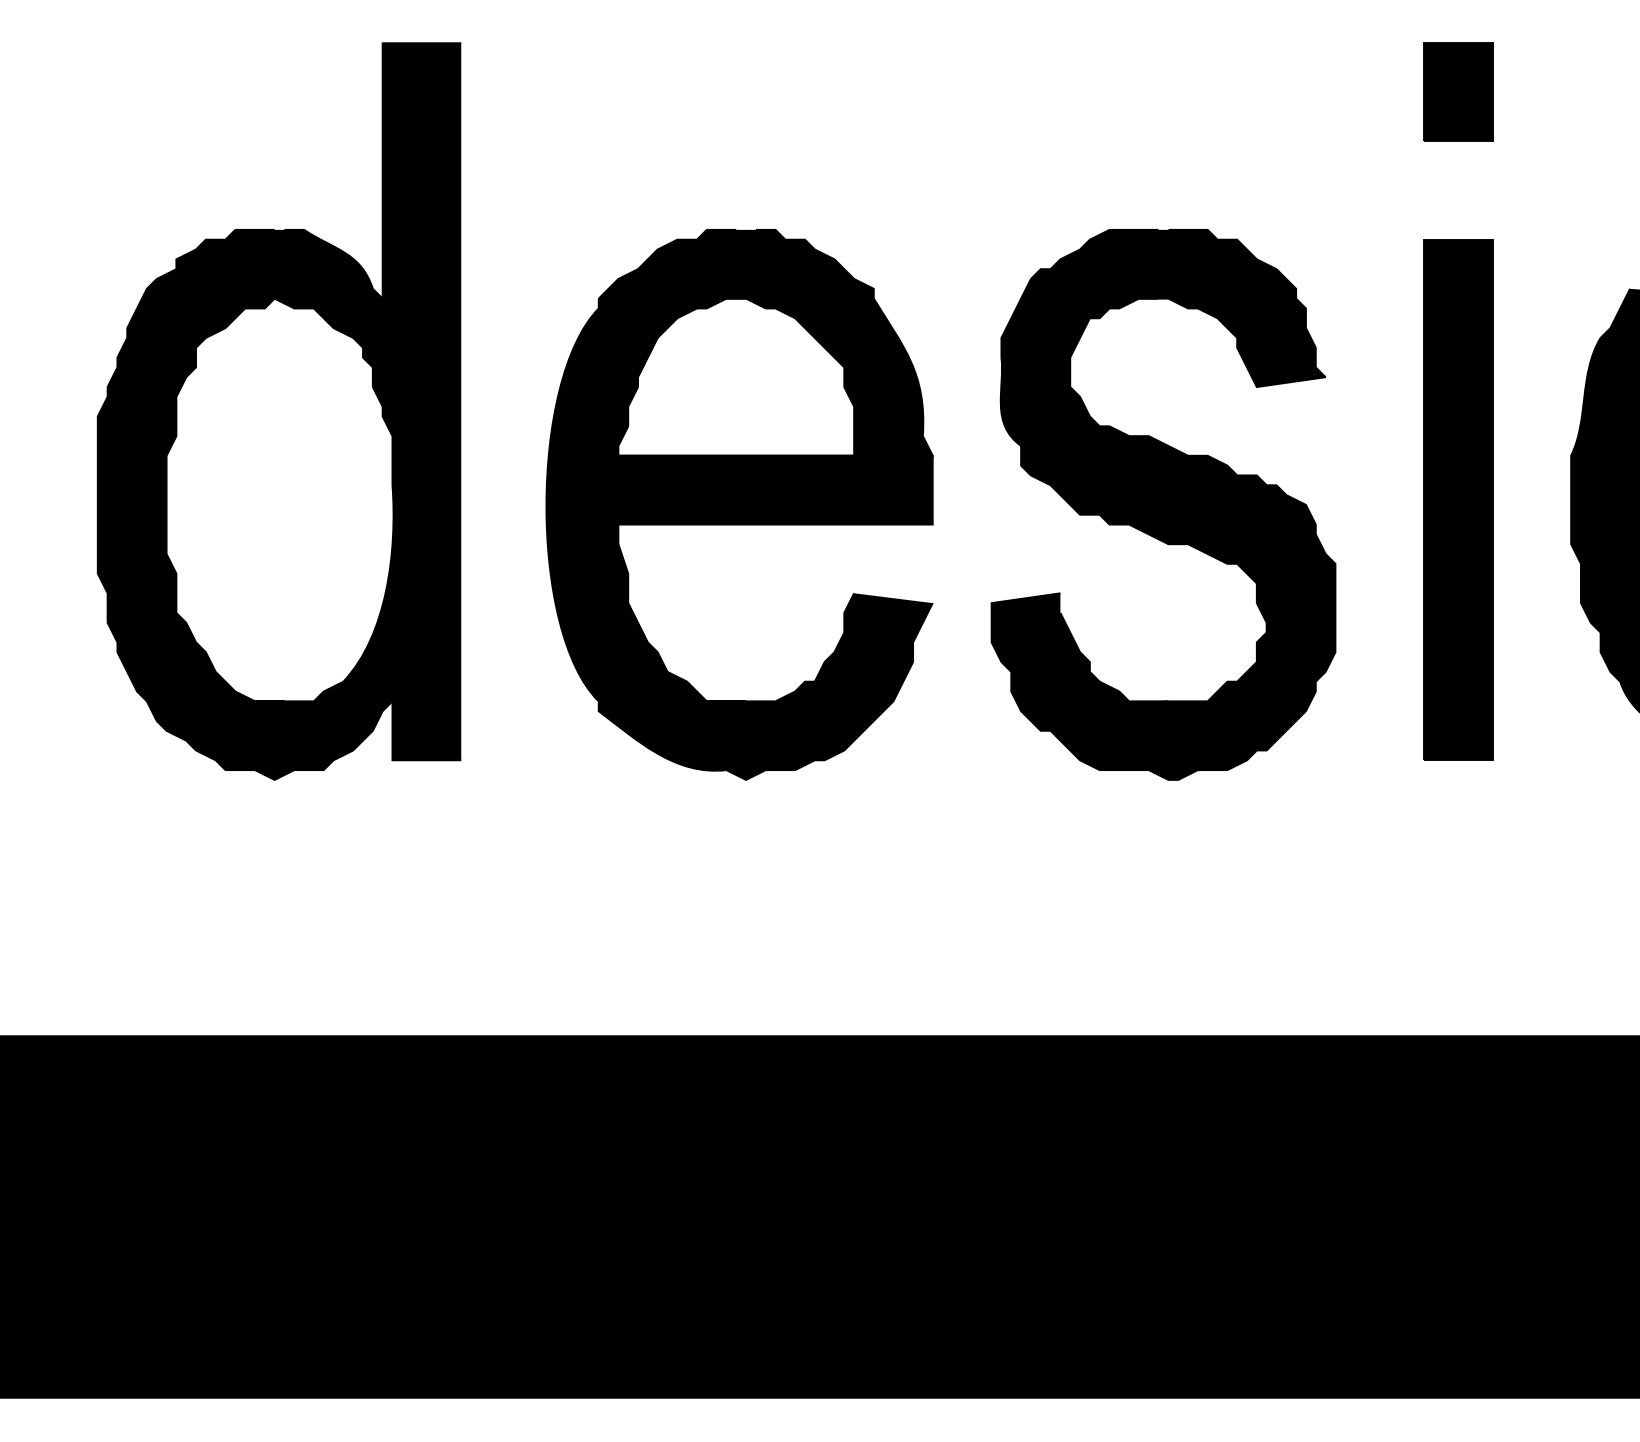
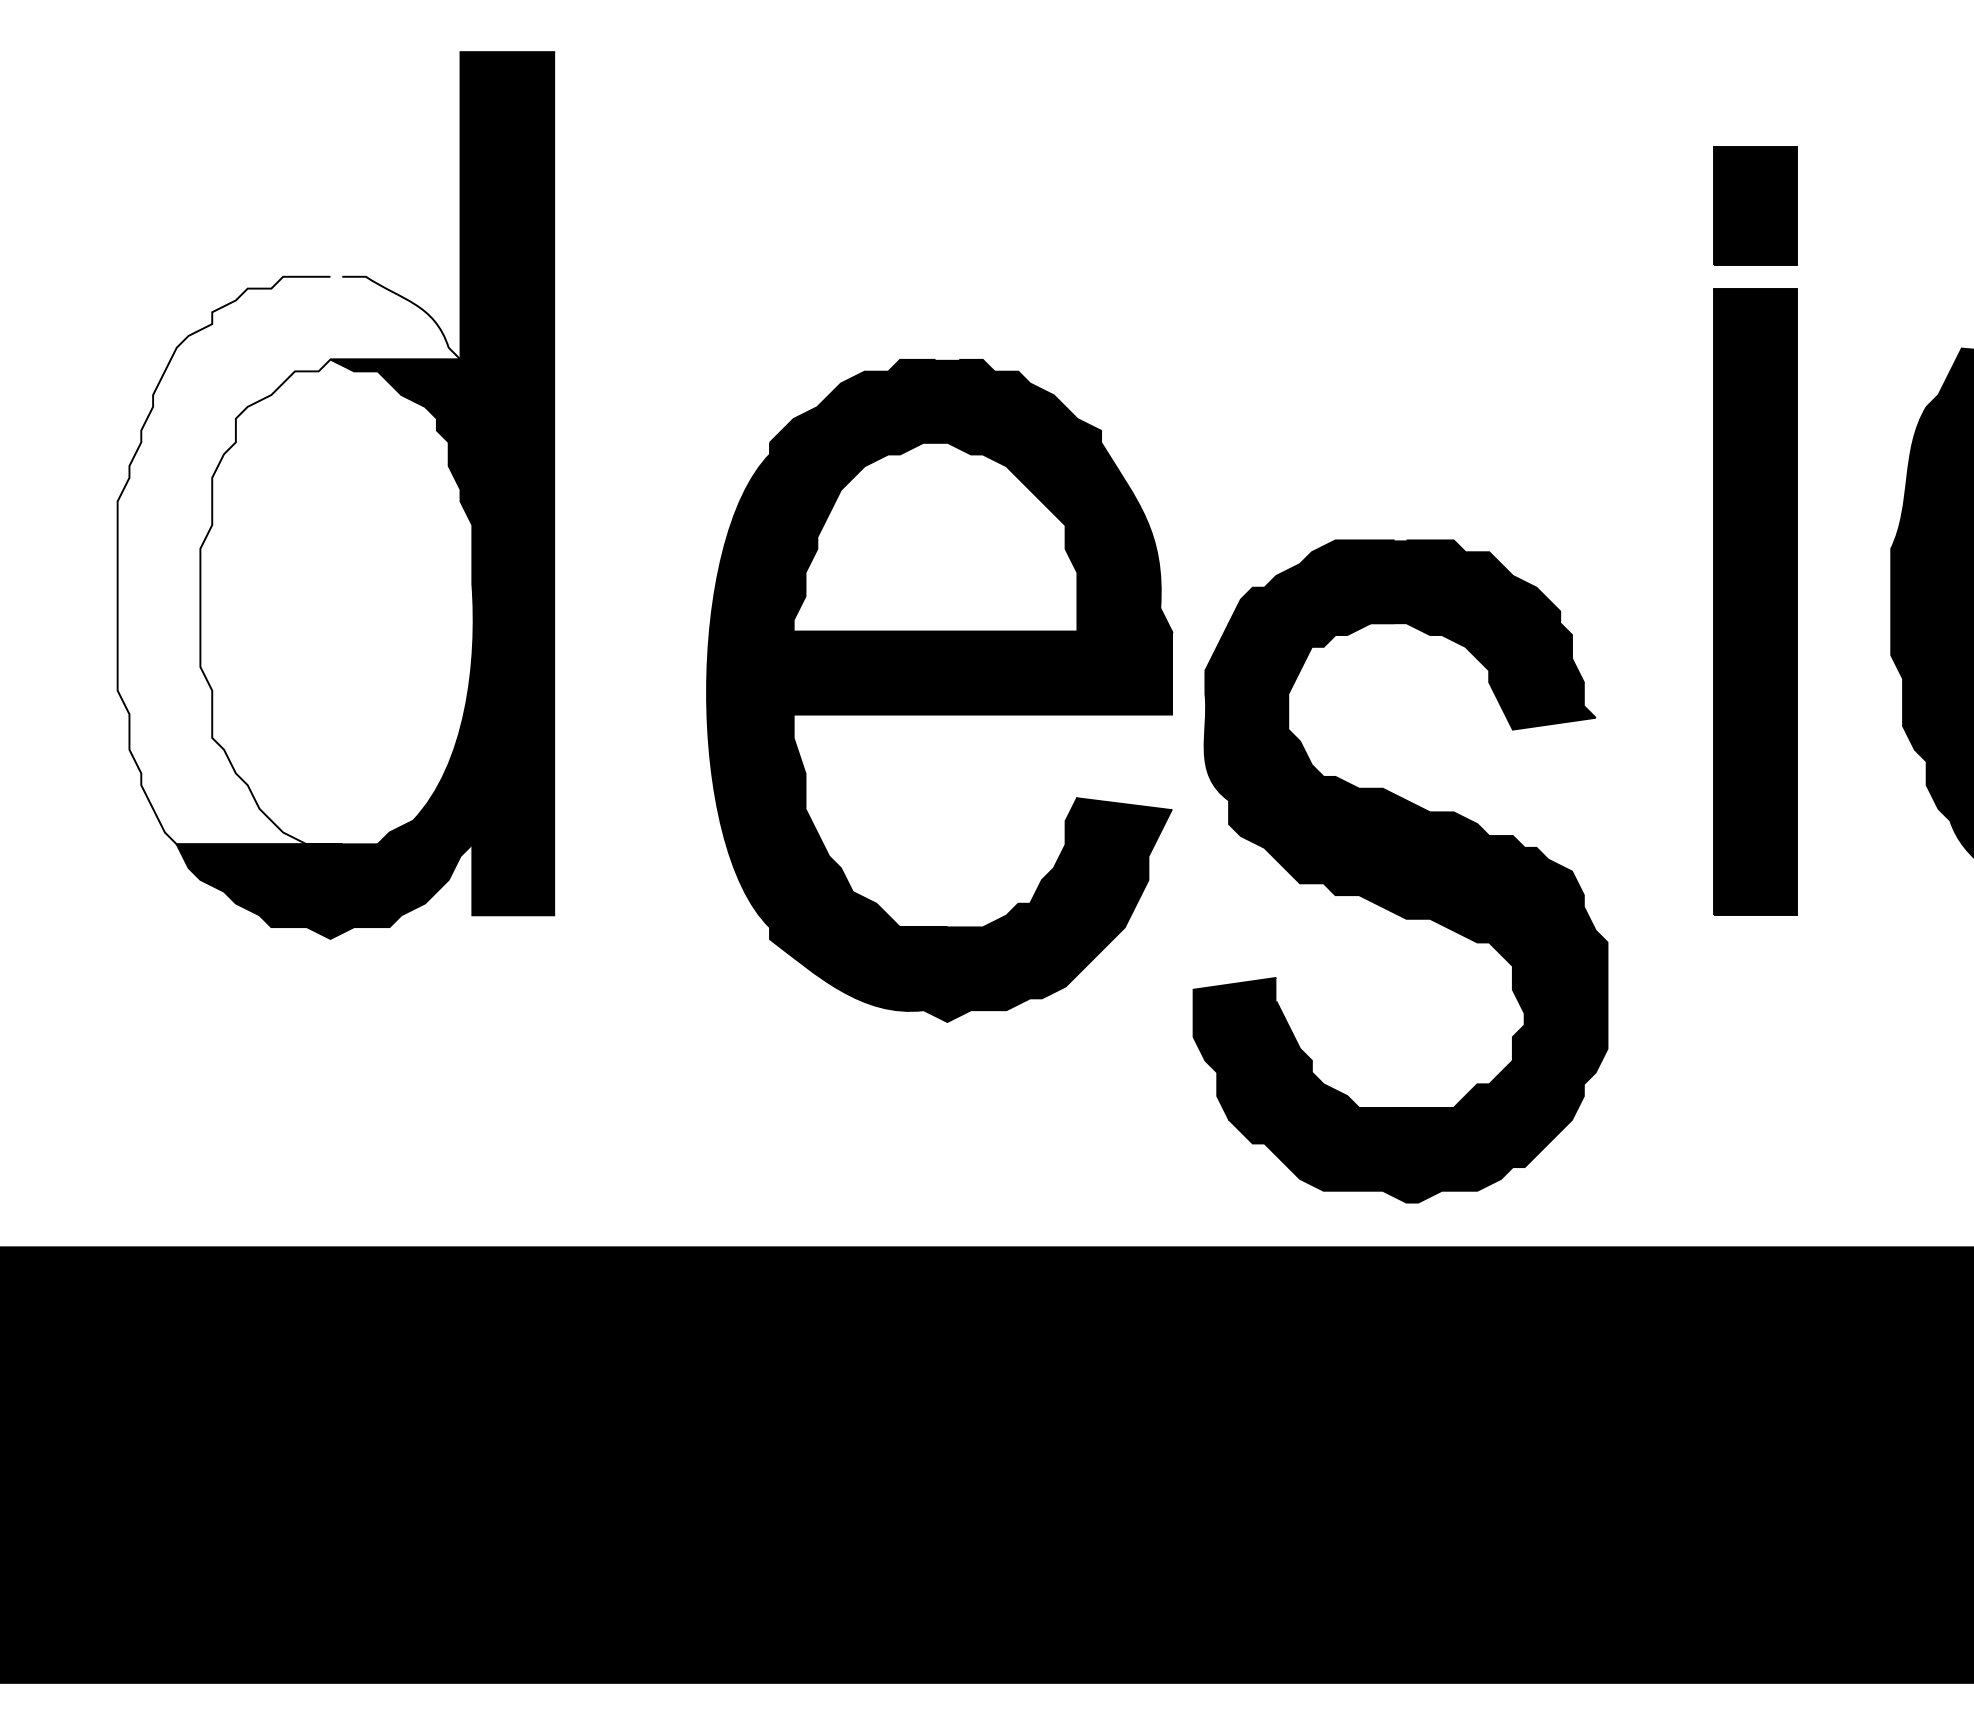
part: (1458, 91) -> (1755, 205), moved
fill: (239, 465) -> (288, 560), removed
part: (739, 504) -> (939, 690), moved
part: (1163, 504) -> (1400, 871), moved

